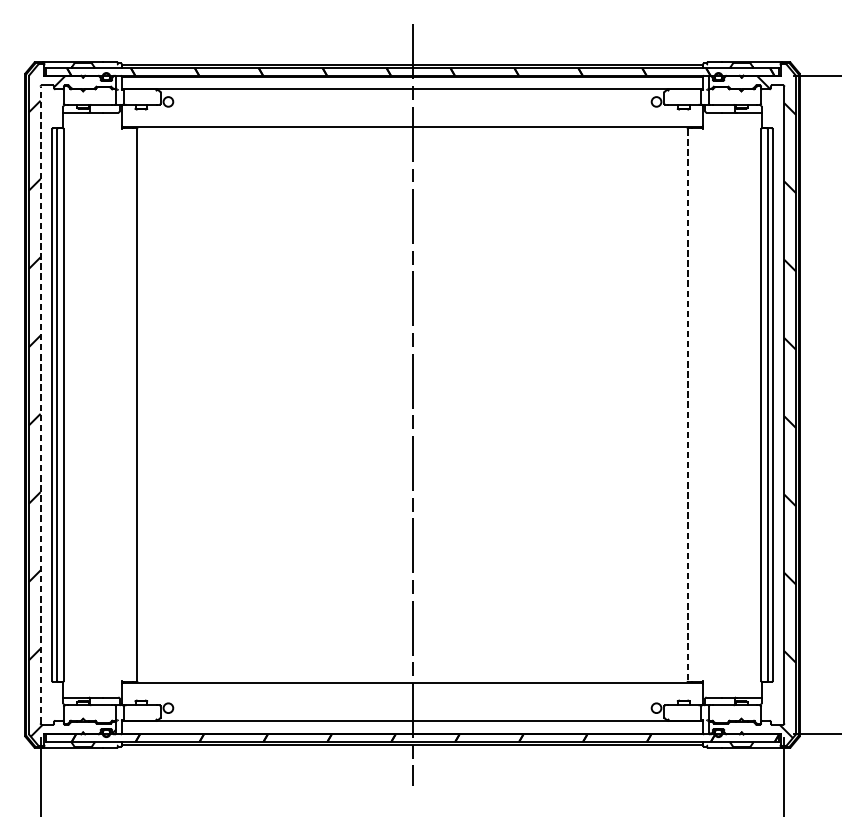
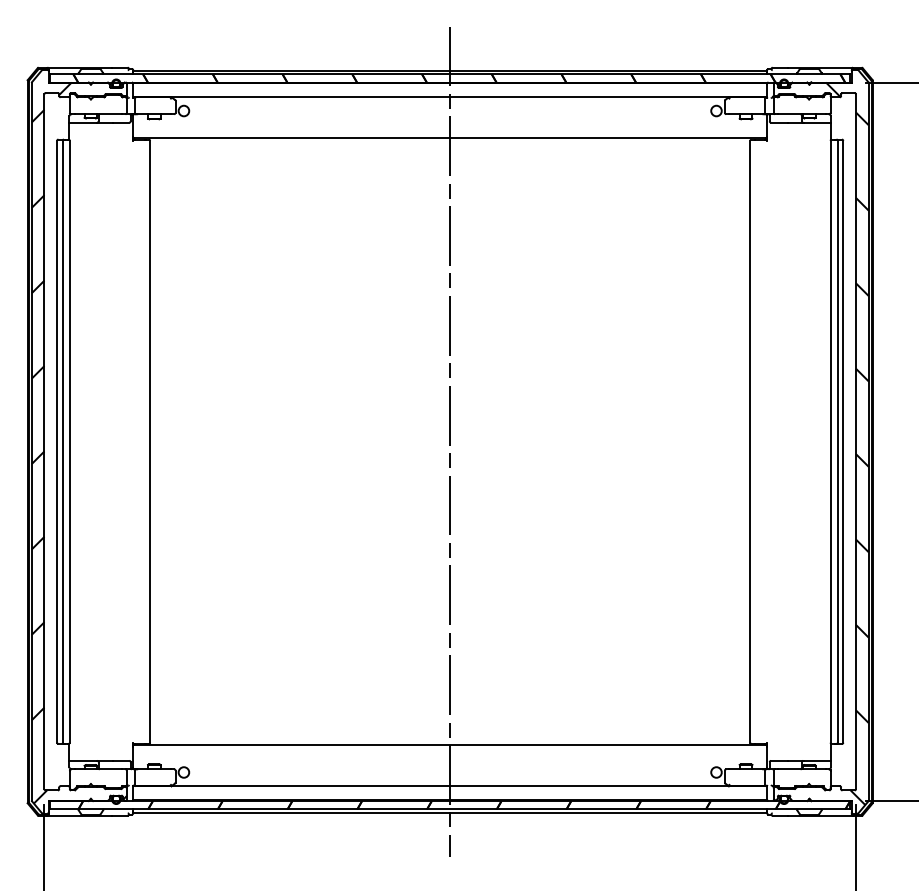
line: (40, 404) -> (44, 441), dashed -> solid
line: (687, 404) -> (750, 441), dashed -> solid

